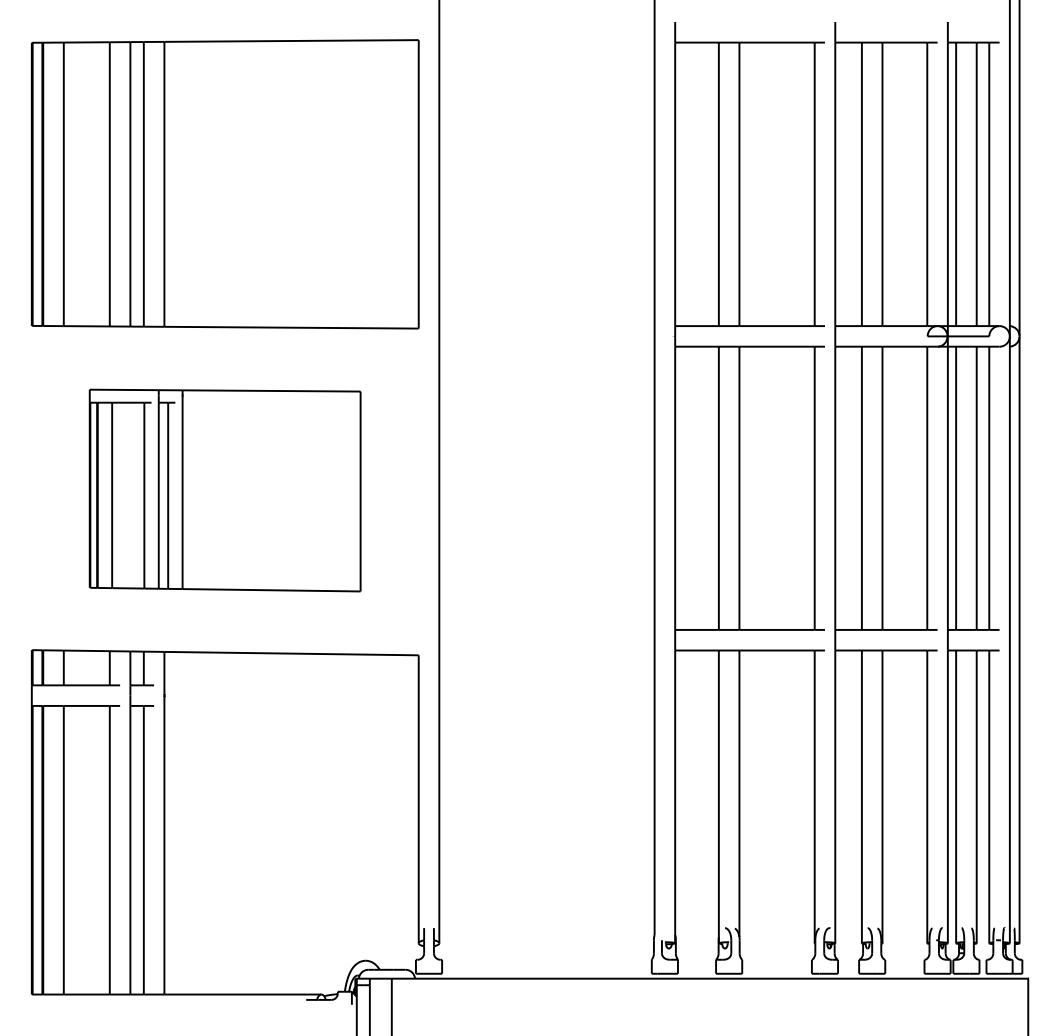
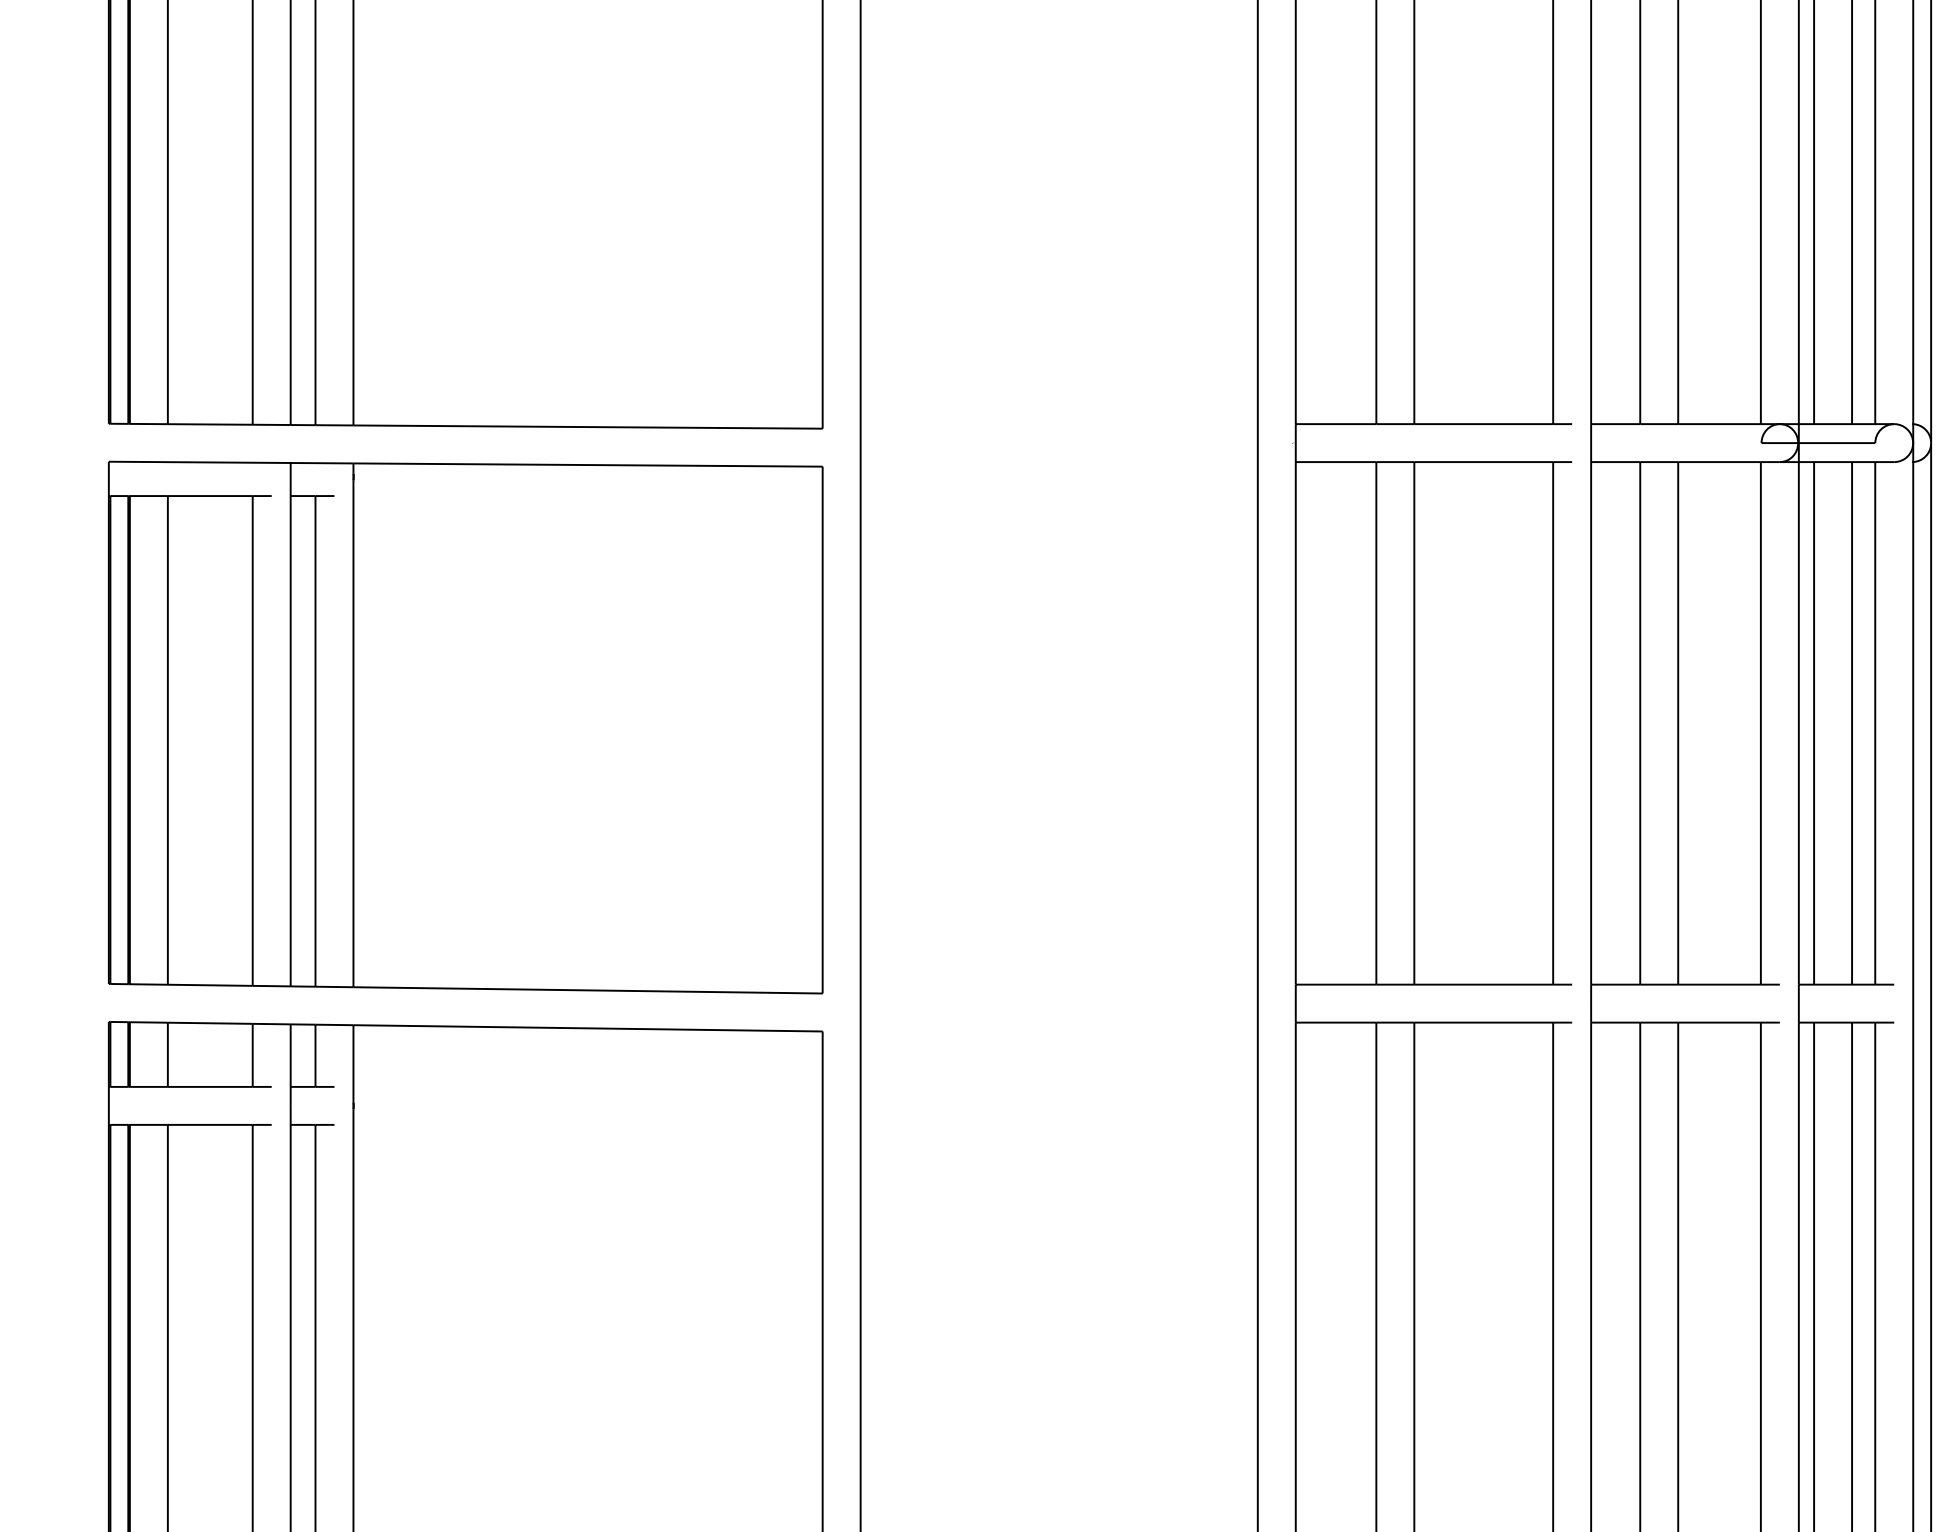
part: (224, 490) -> (464, 727), size x1.43

